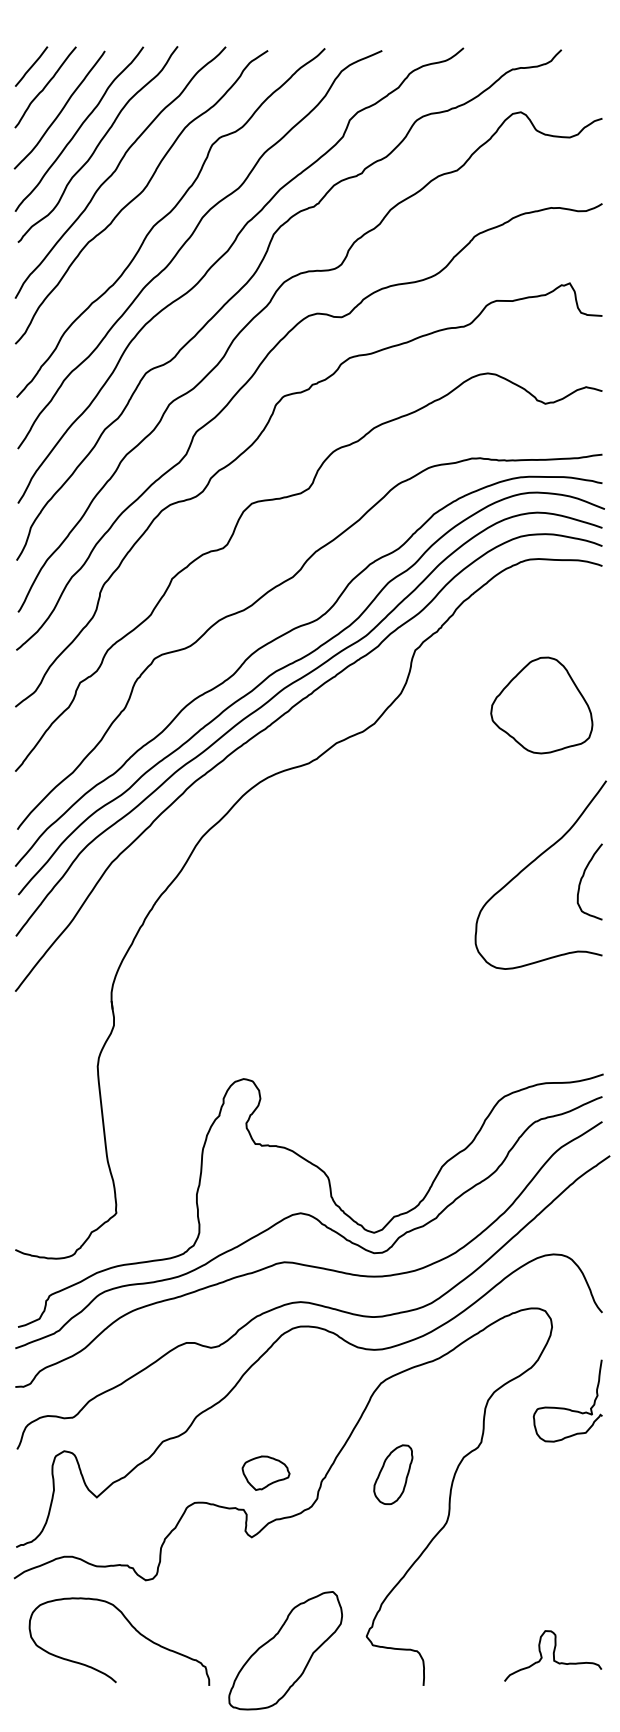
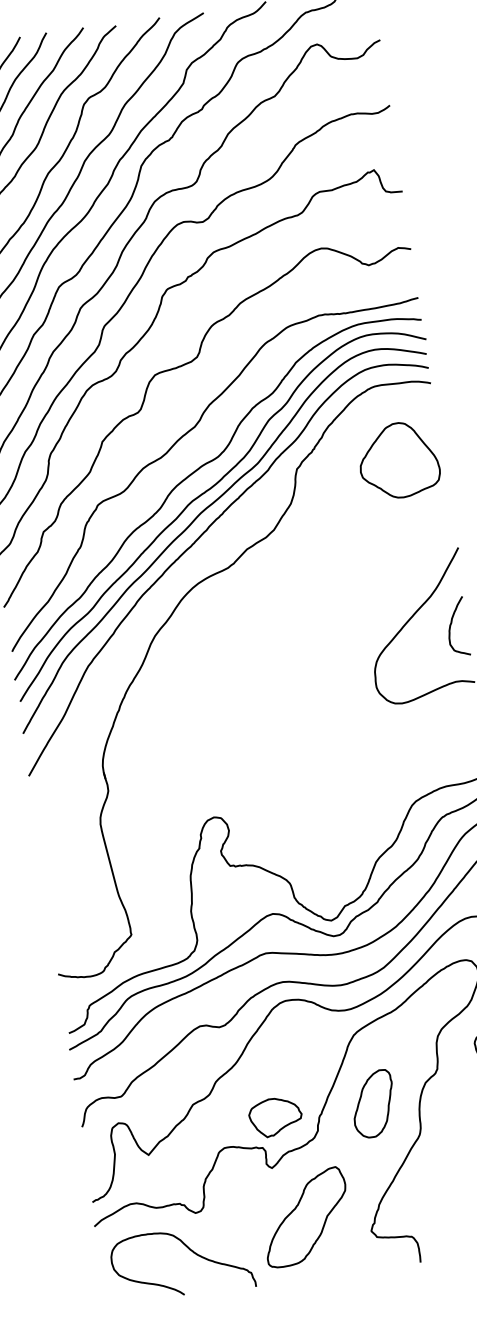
part: (541, 705) -> (398, 460), moved
part: (265, 1473) -> (275, 1117), size x1.43
part: (393, 1474) -> (373, 1103), size x1.43
part: (285, 1650) -> (305, 1217), moved

